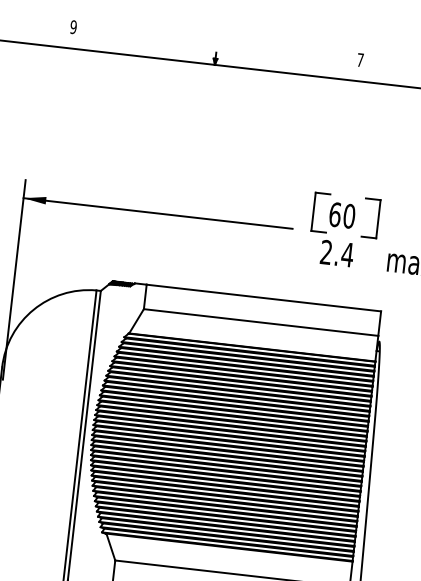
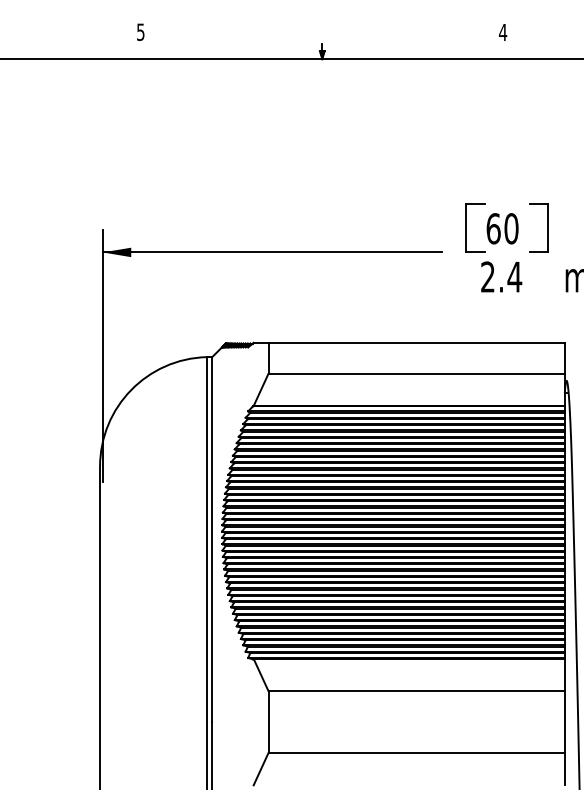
text: (73, 26) -> (140, 31), 9 -> 5
text: (359, 60) -> (502, 32), 7 -> 4

